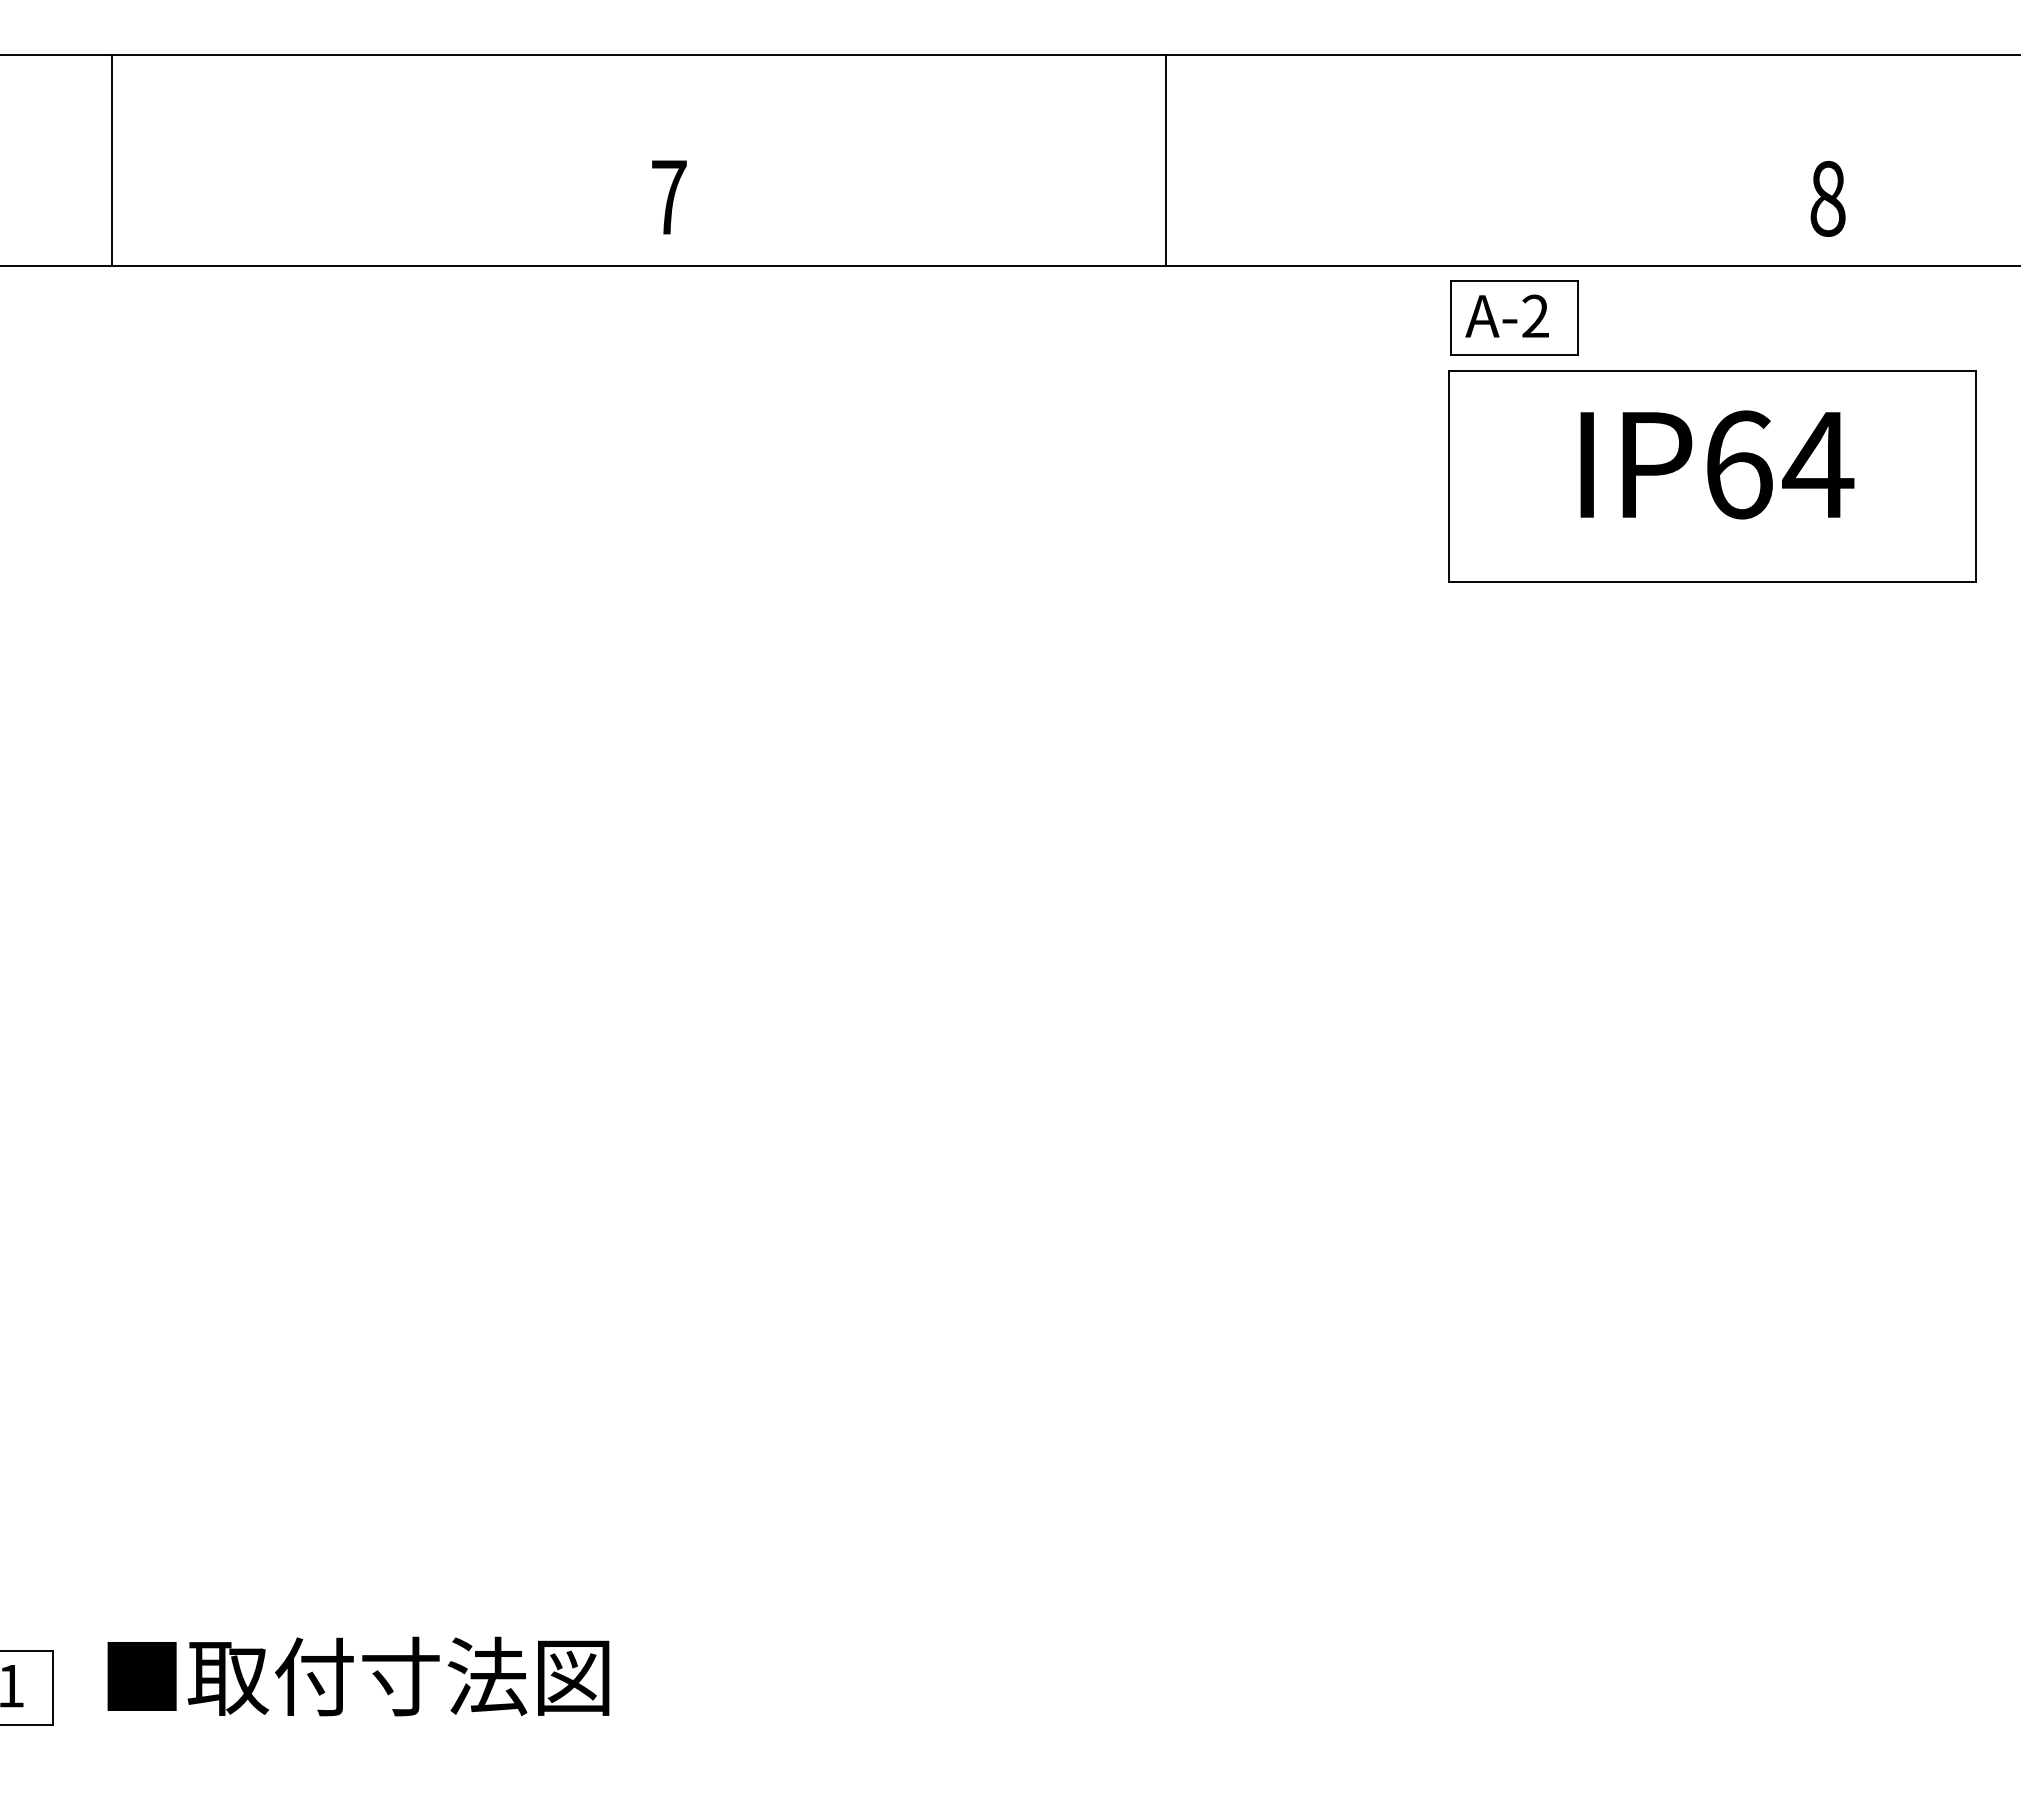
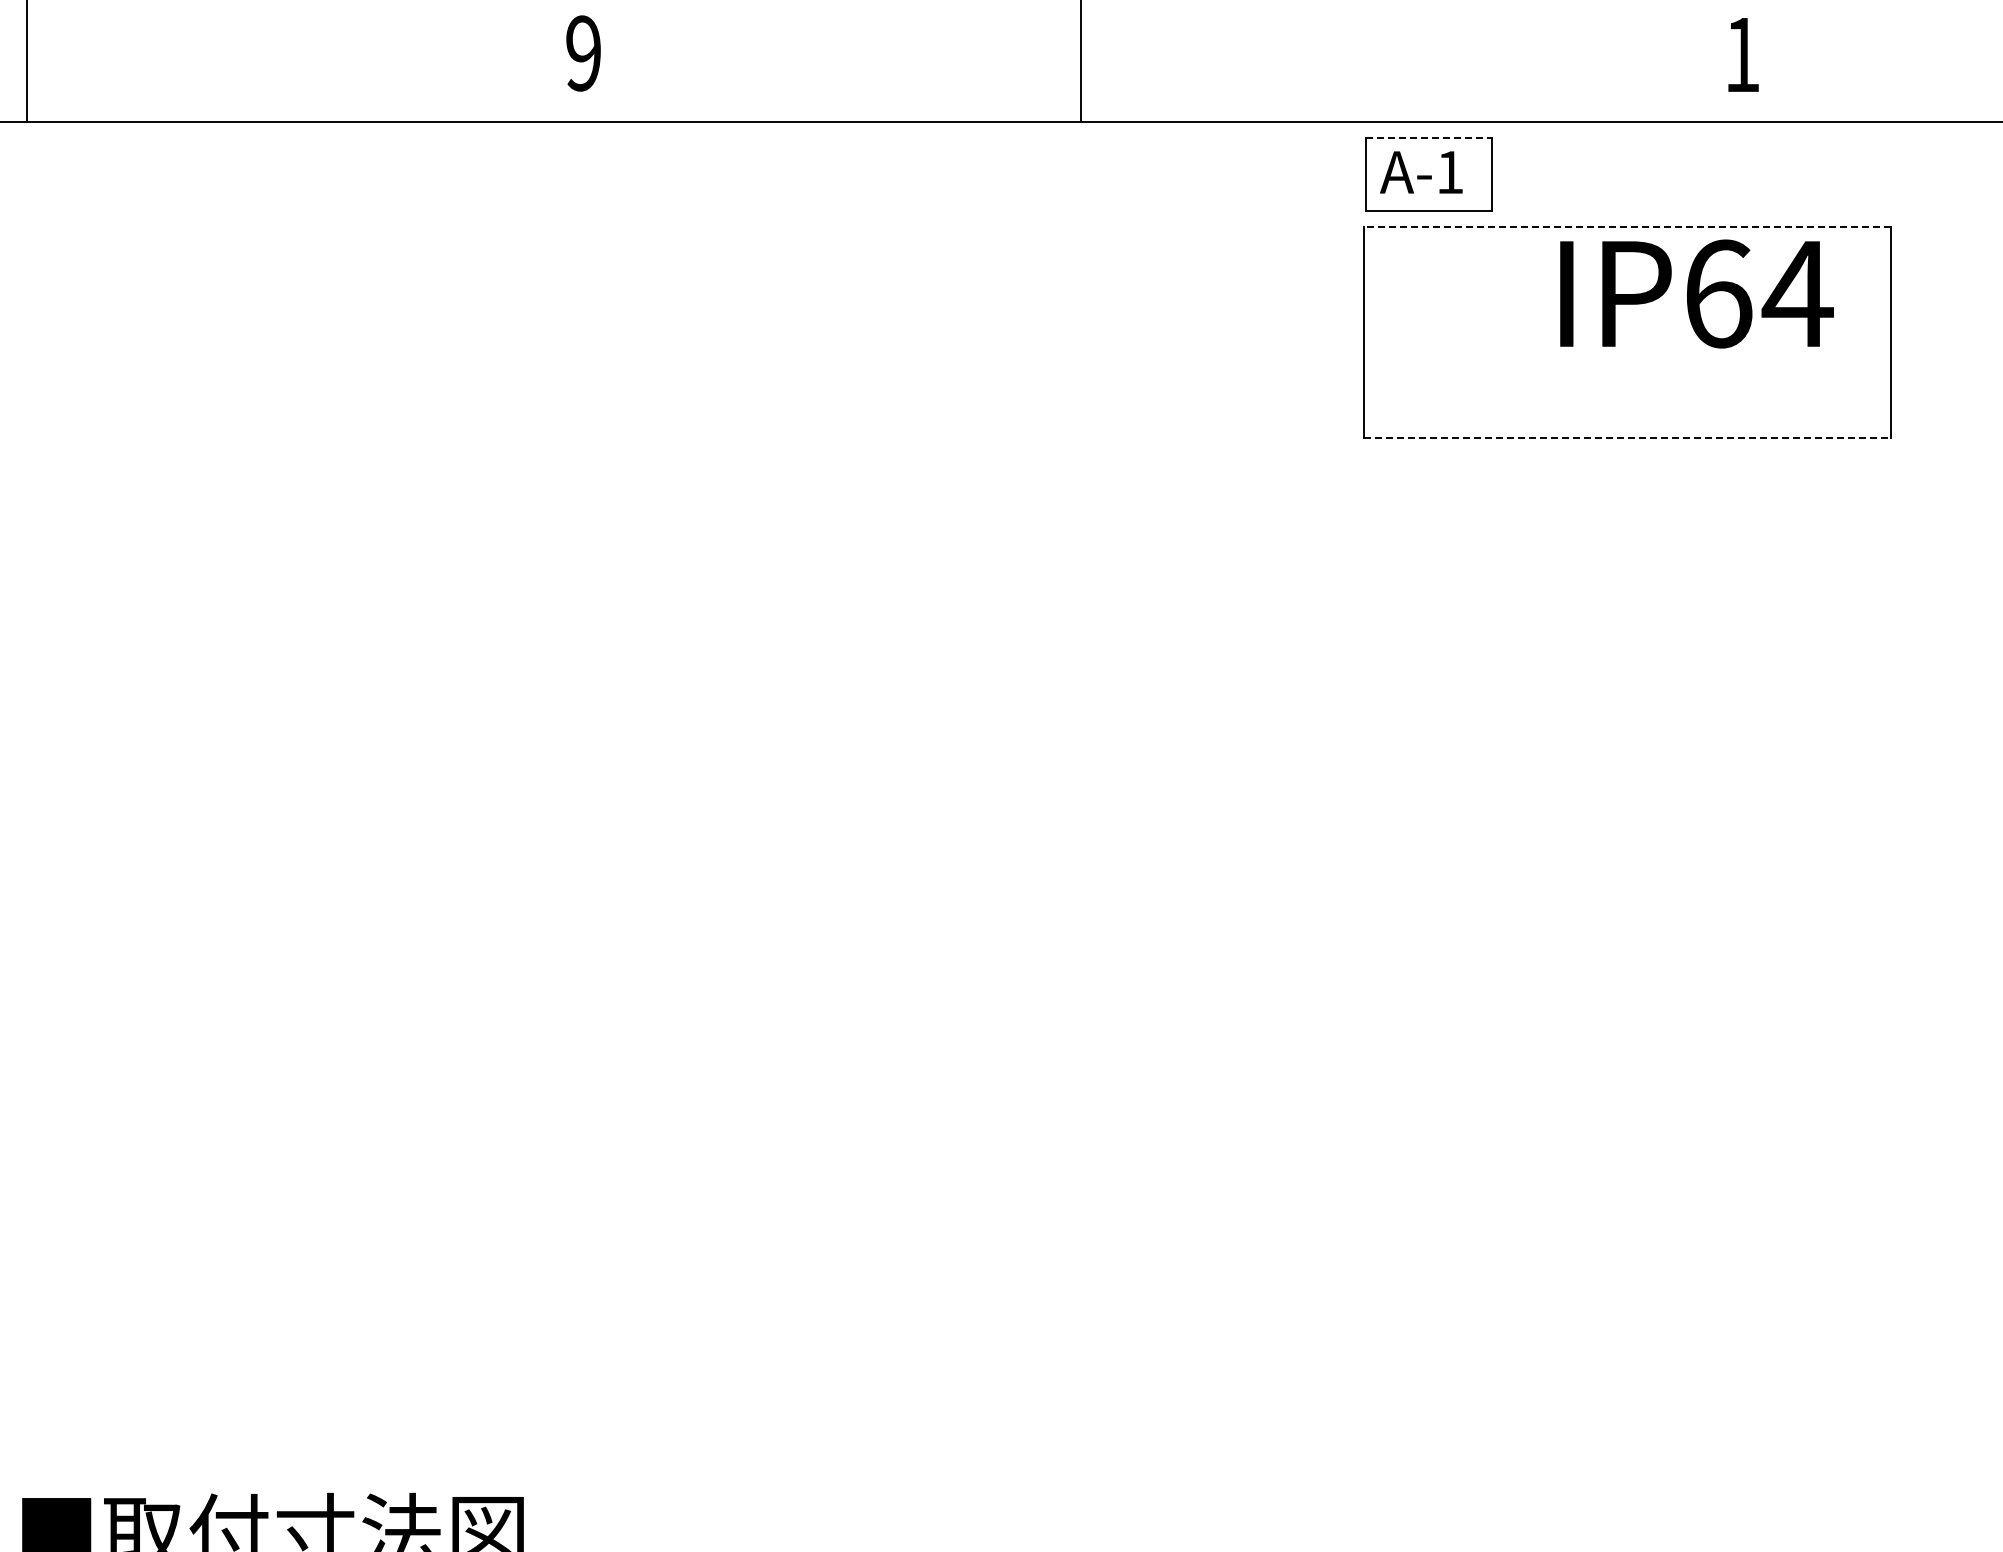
text: (668, 197) -> (583, 53), 7 -> 9
text: (1827, 198) -> (1742, 54), 8 -> 1
line: (1514, 281) -> (1429, 137), solid -> dashed
text: (1535, 315) -> (1450, 171), A-2 -> A-1
line: (1712, 371) -> (1627, 227), solid -> dashed
text: (1717, 464) -> (1697, 293), moved
line: (1713, 581) -> (1628, 437), solid -> dashed

